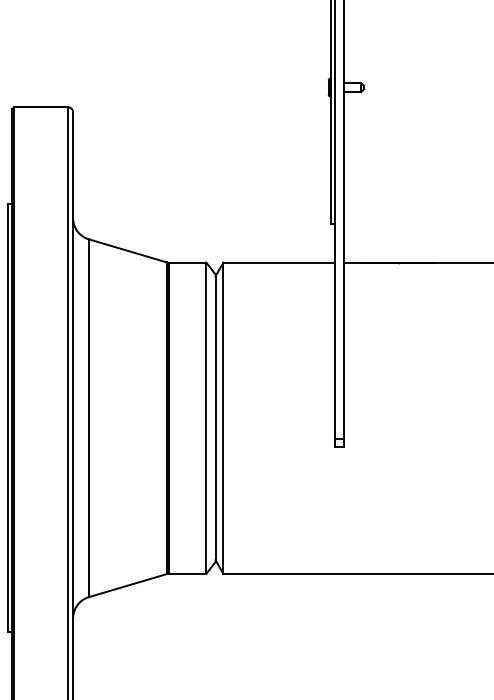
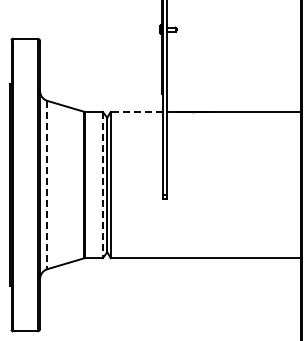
line: (278, 261) -> (136, 111), solid -> dashed
line: (88, 419) -> (47, 185), solid -> dashed
line: (205, 419) -> (102, 185), solid -> dashed

